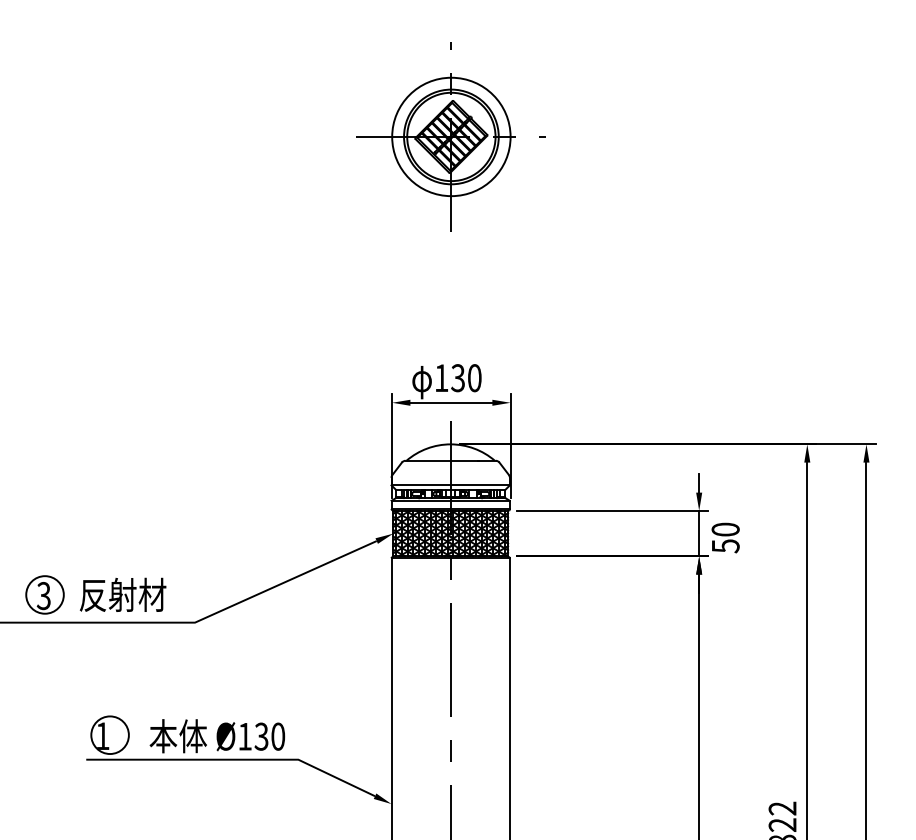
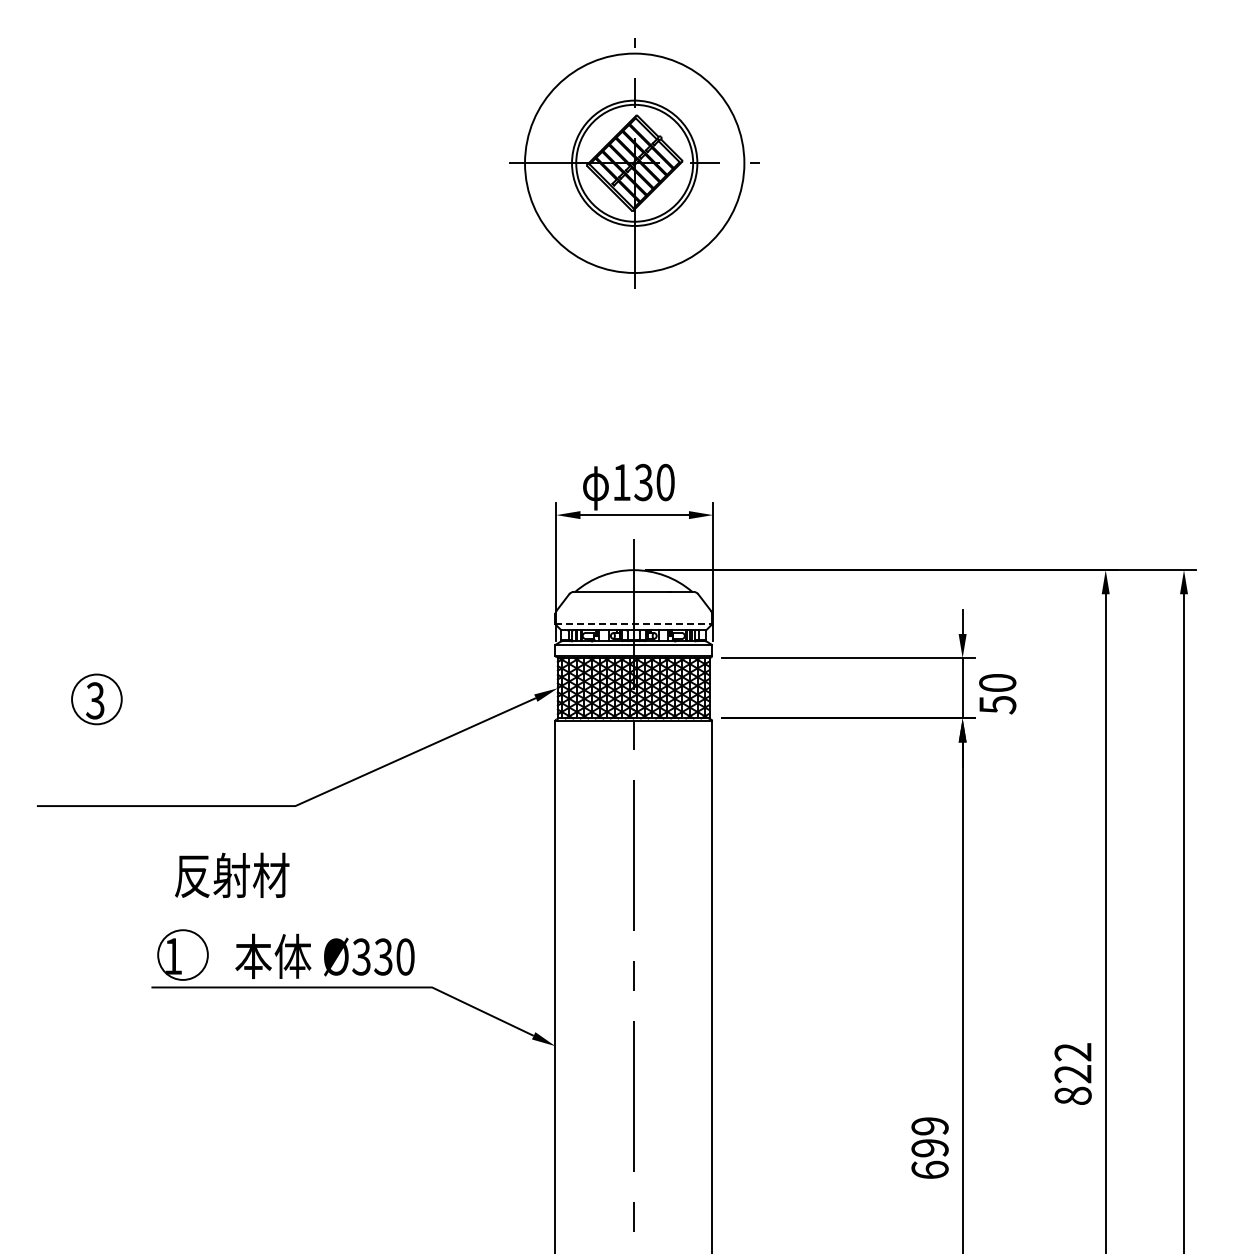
circle: (451, 136) -> (634, 162), size x1.4
line: (451, 485) -> (634, 624), solid -> dashed
part: (44, 594) -> (96, 699), moved
text: (123, 594) -> (232, 874), moved
text: (244, 736) -> (361, 956), Ø130 -> Ø330

